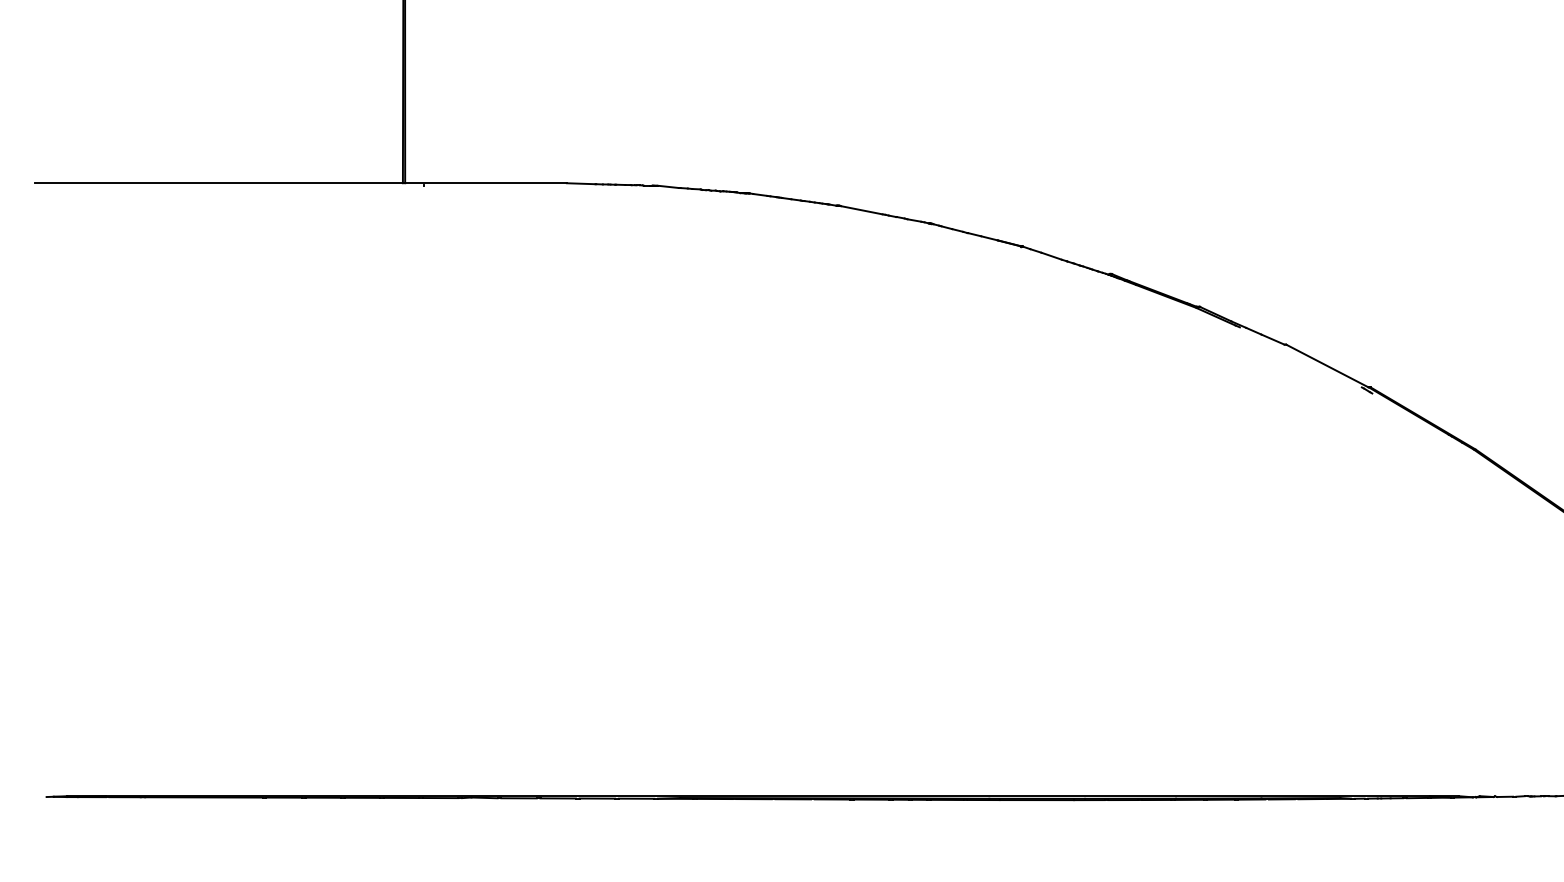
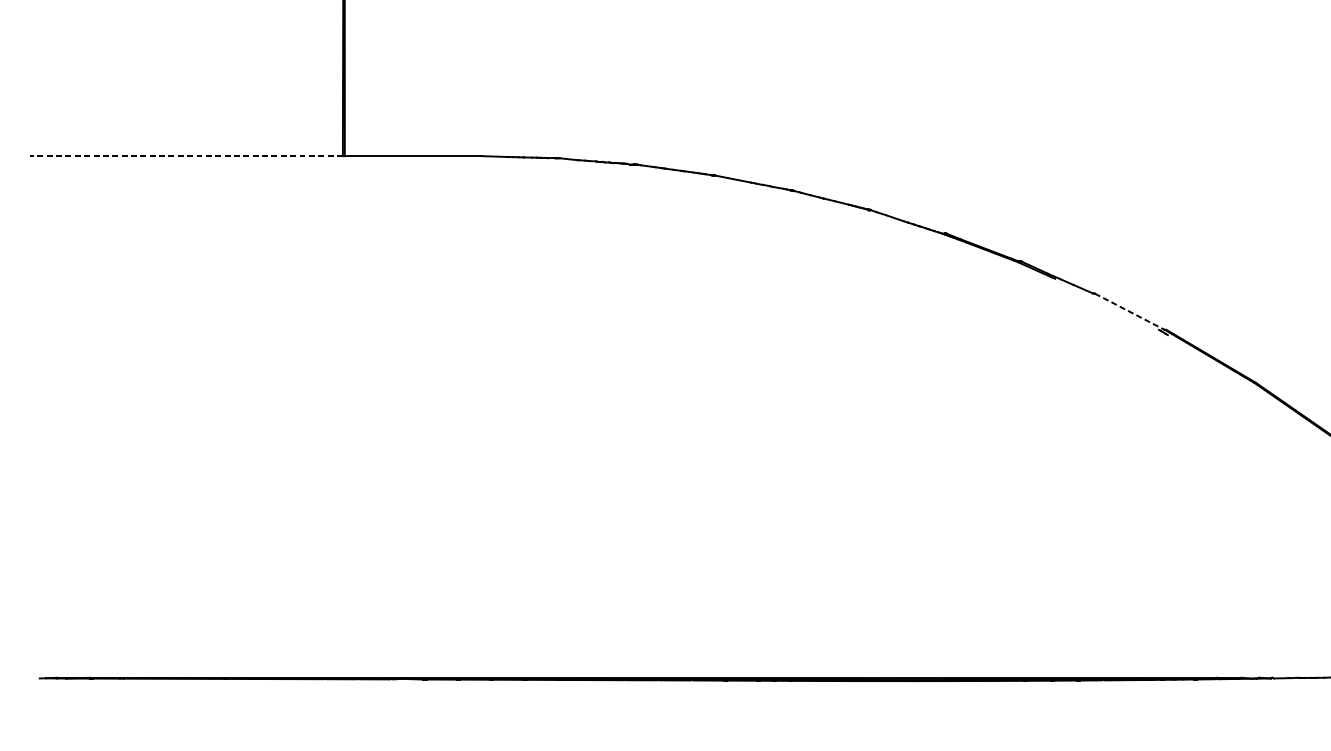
line: (218, 183) -> (185, 156), solid -> dashed
line: (1327, 366) -> (1129, 312), solid -> dashed

